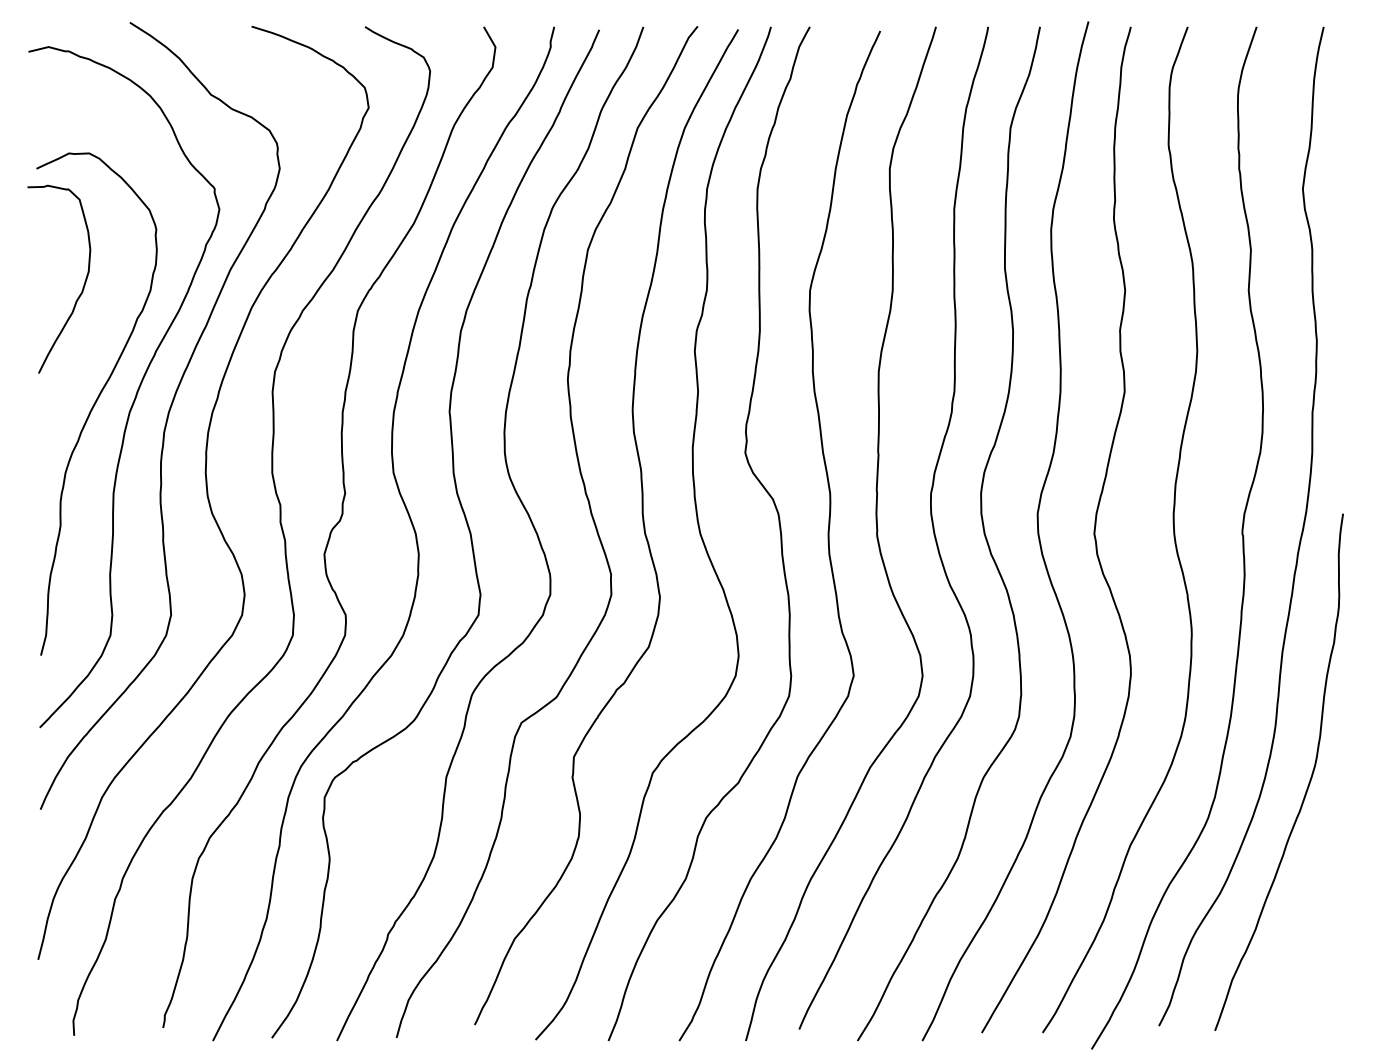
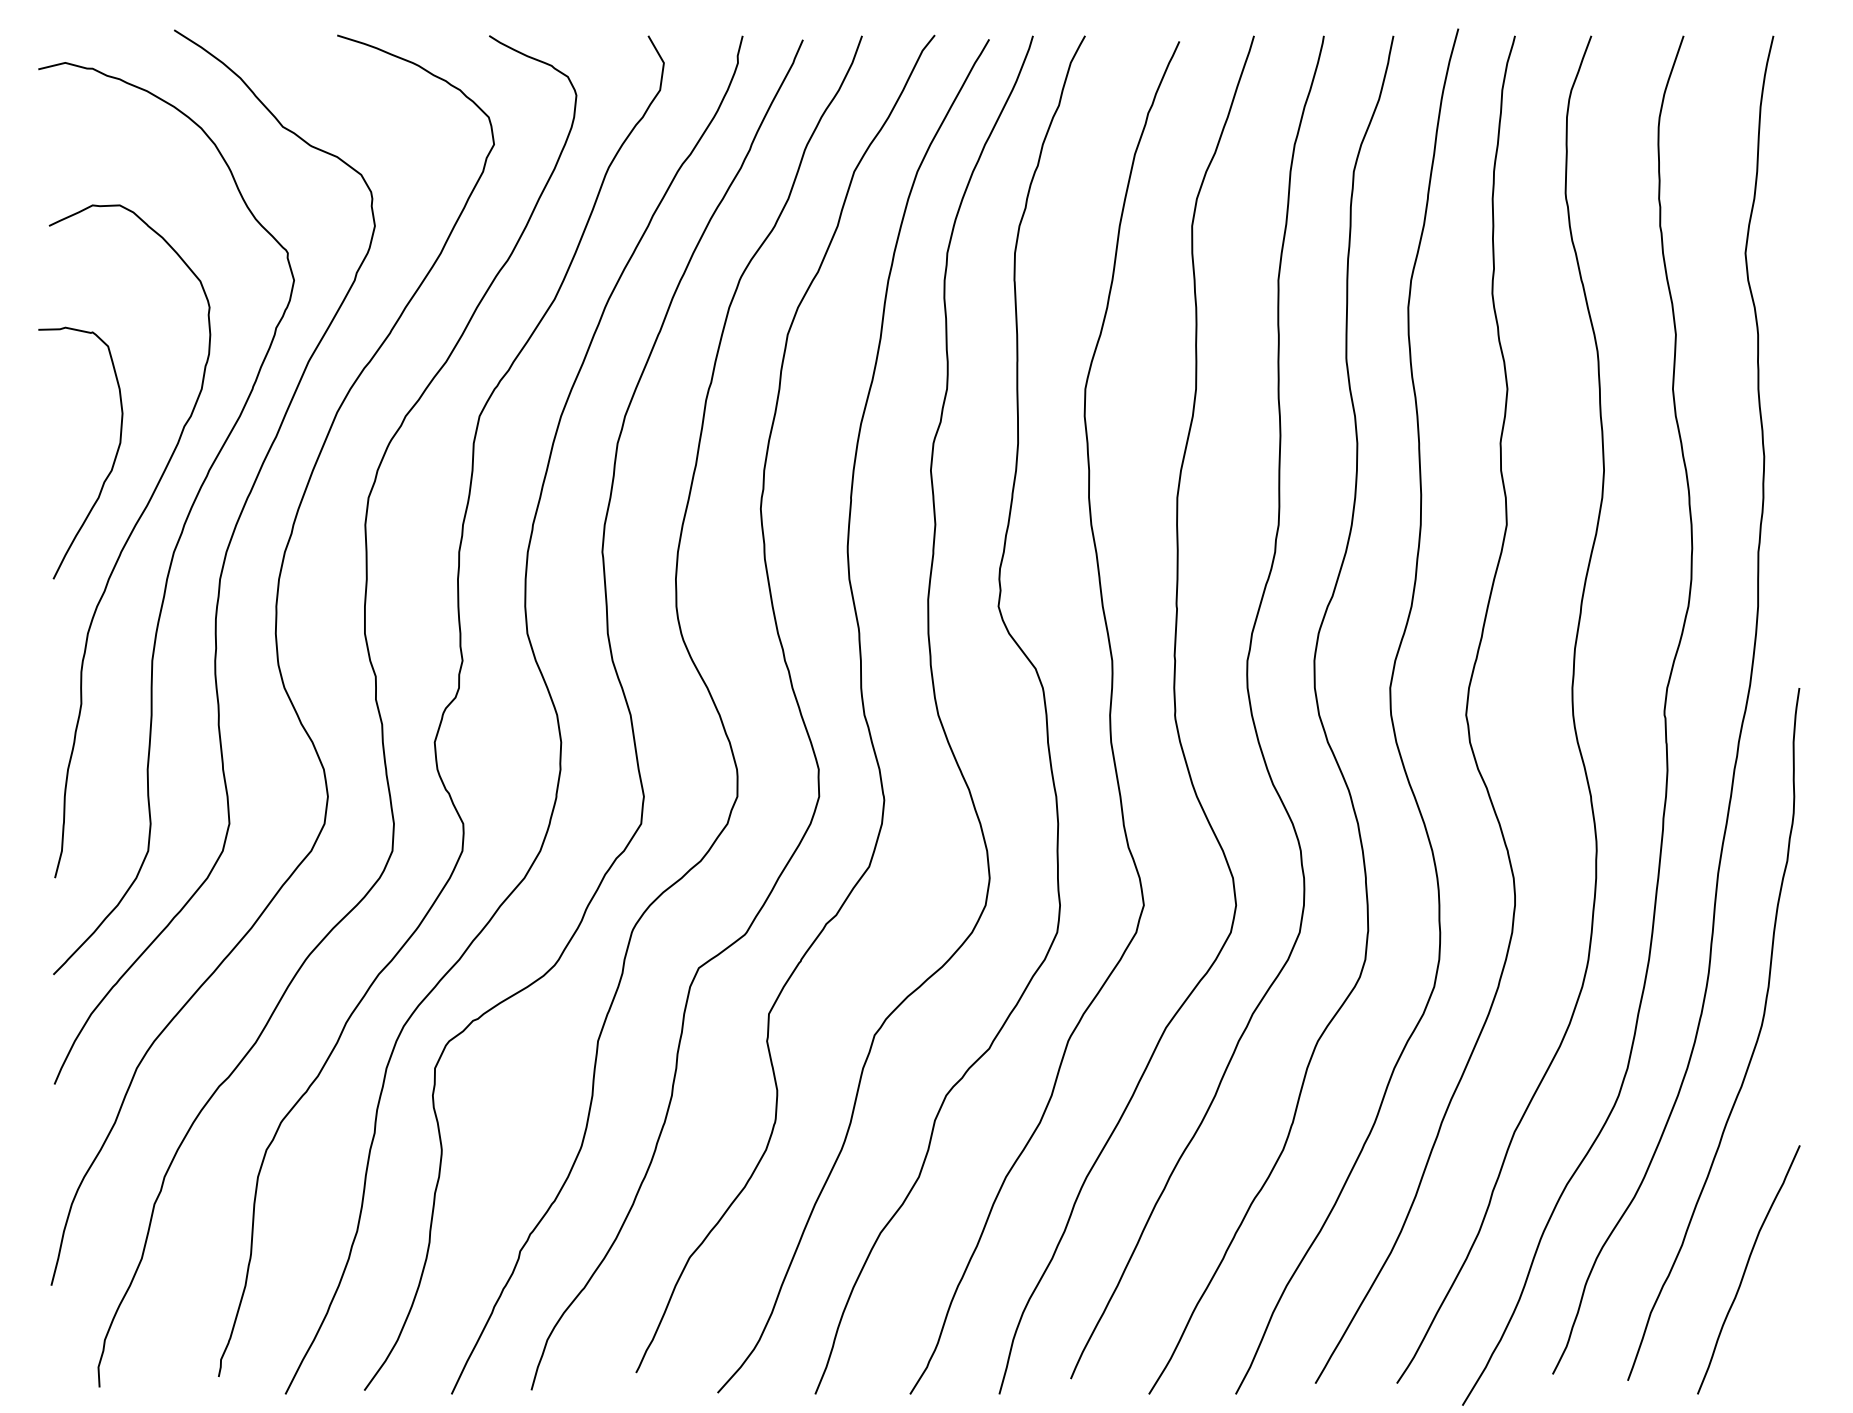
curve: (82, 287) -> (112, 464), moved
curve: (1303, 948) -> (1746, 1270), added

